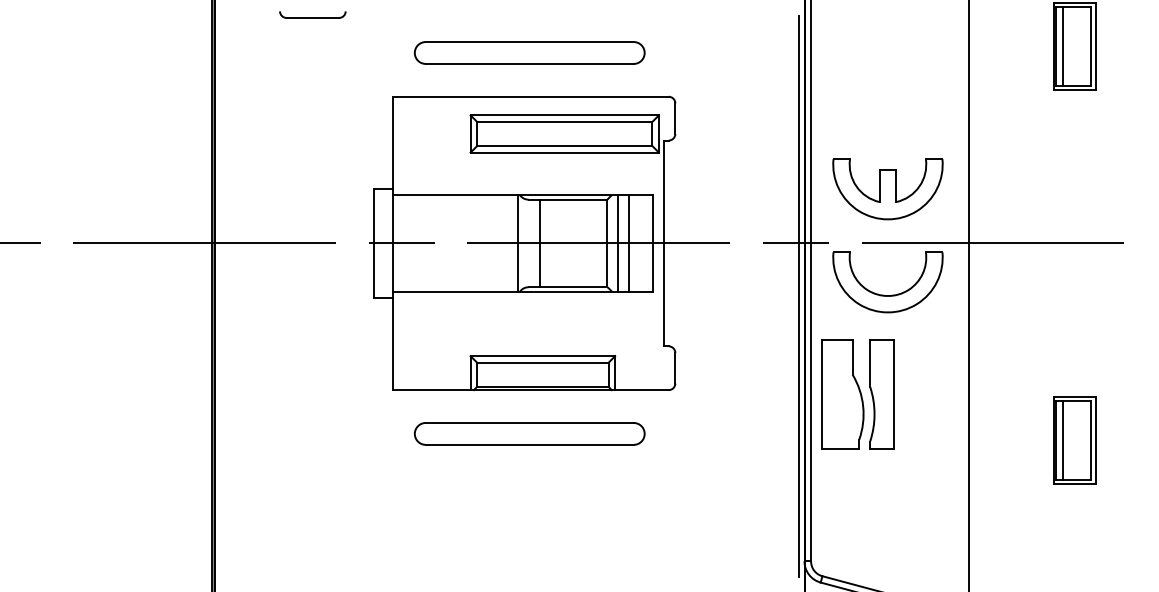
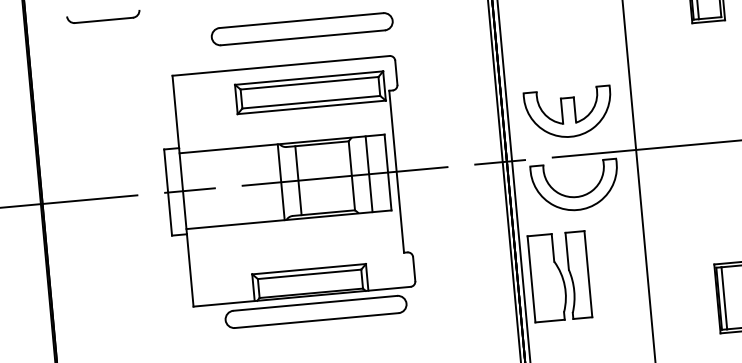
part: (312, 14) -> (103, 16), size x1.4
part: (529, 52) -> (302, 28), moved
line: (618, 243) -> (360, 175), removed
part: (529, 433) -> (315, 311), moved

